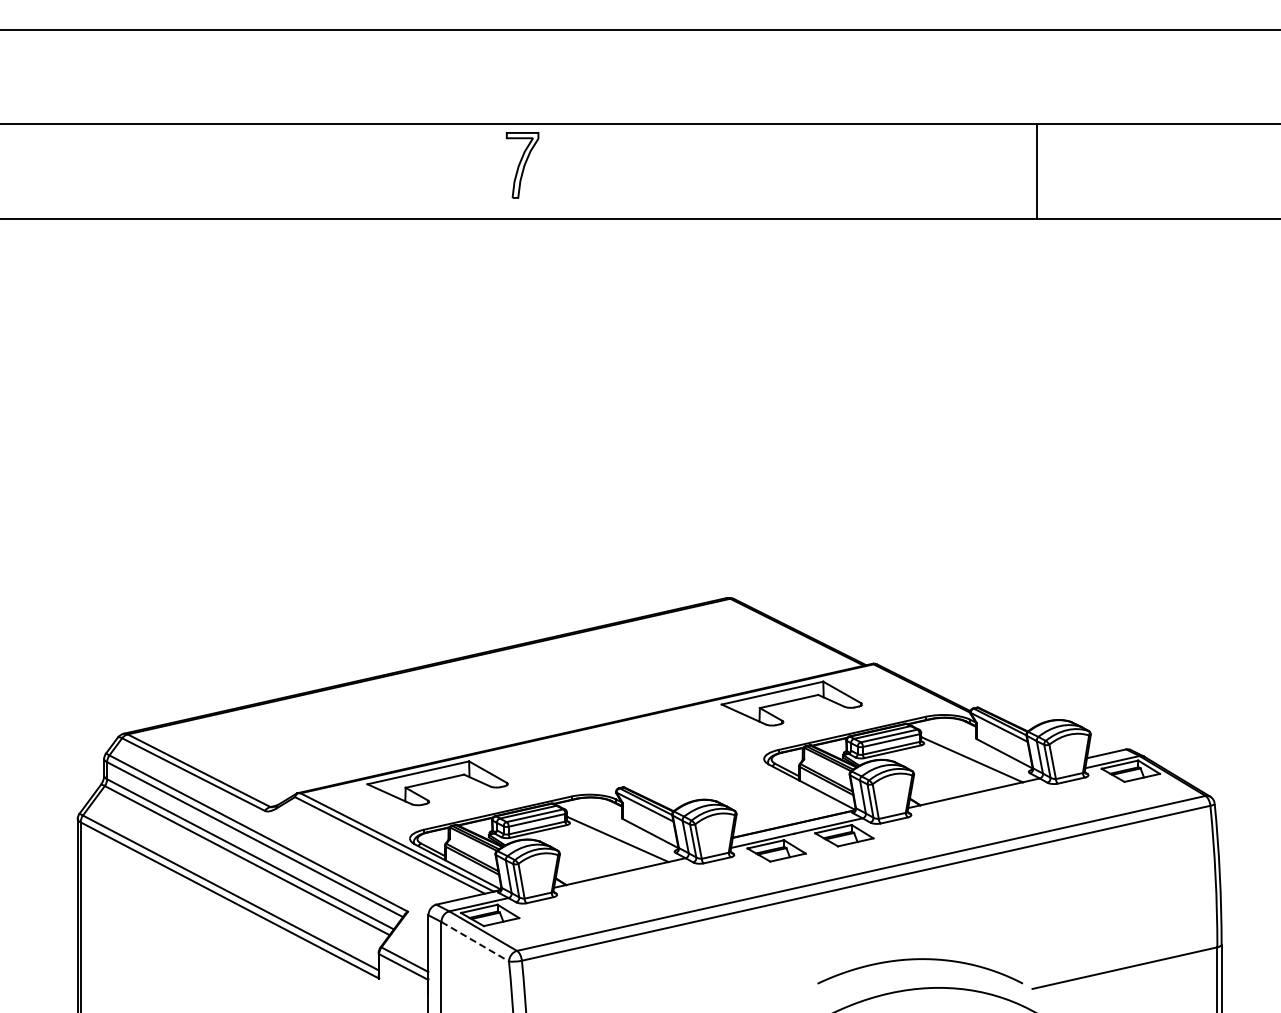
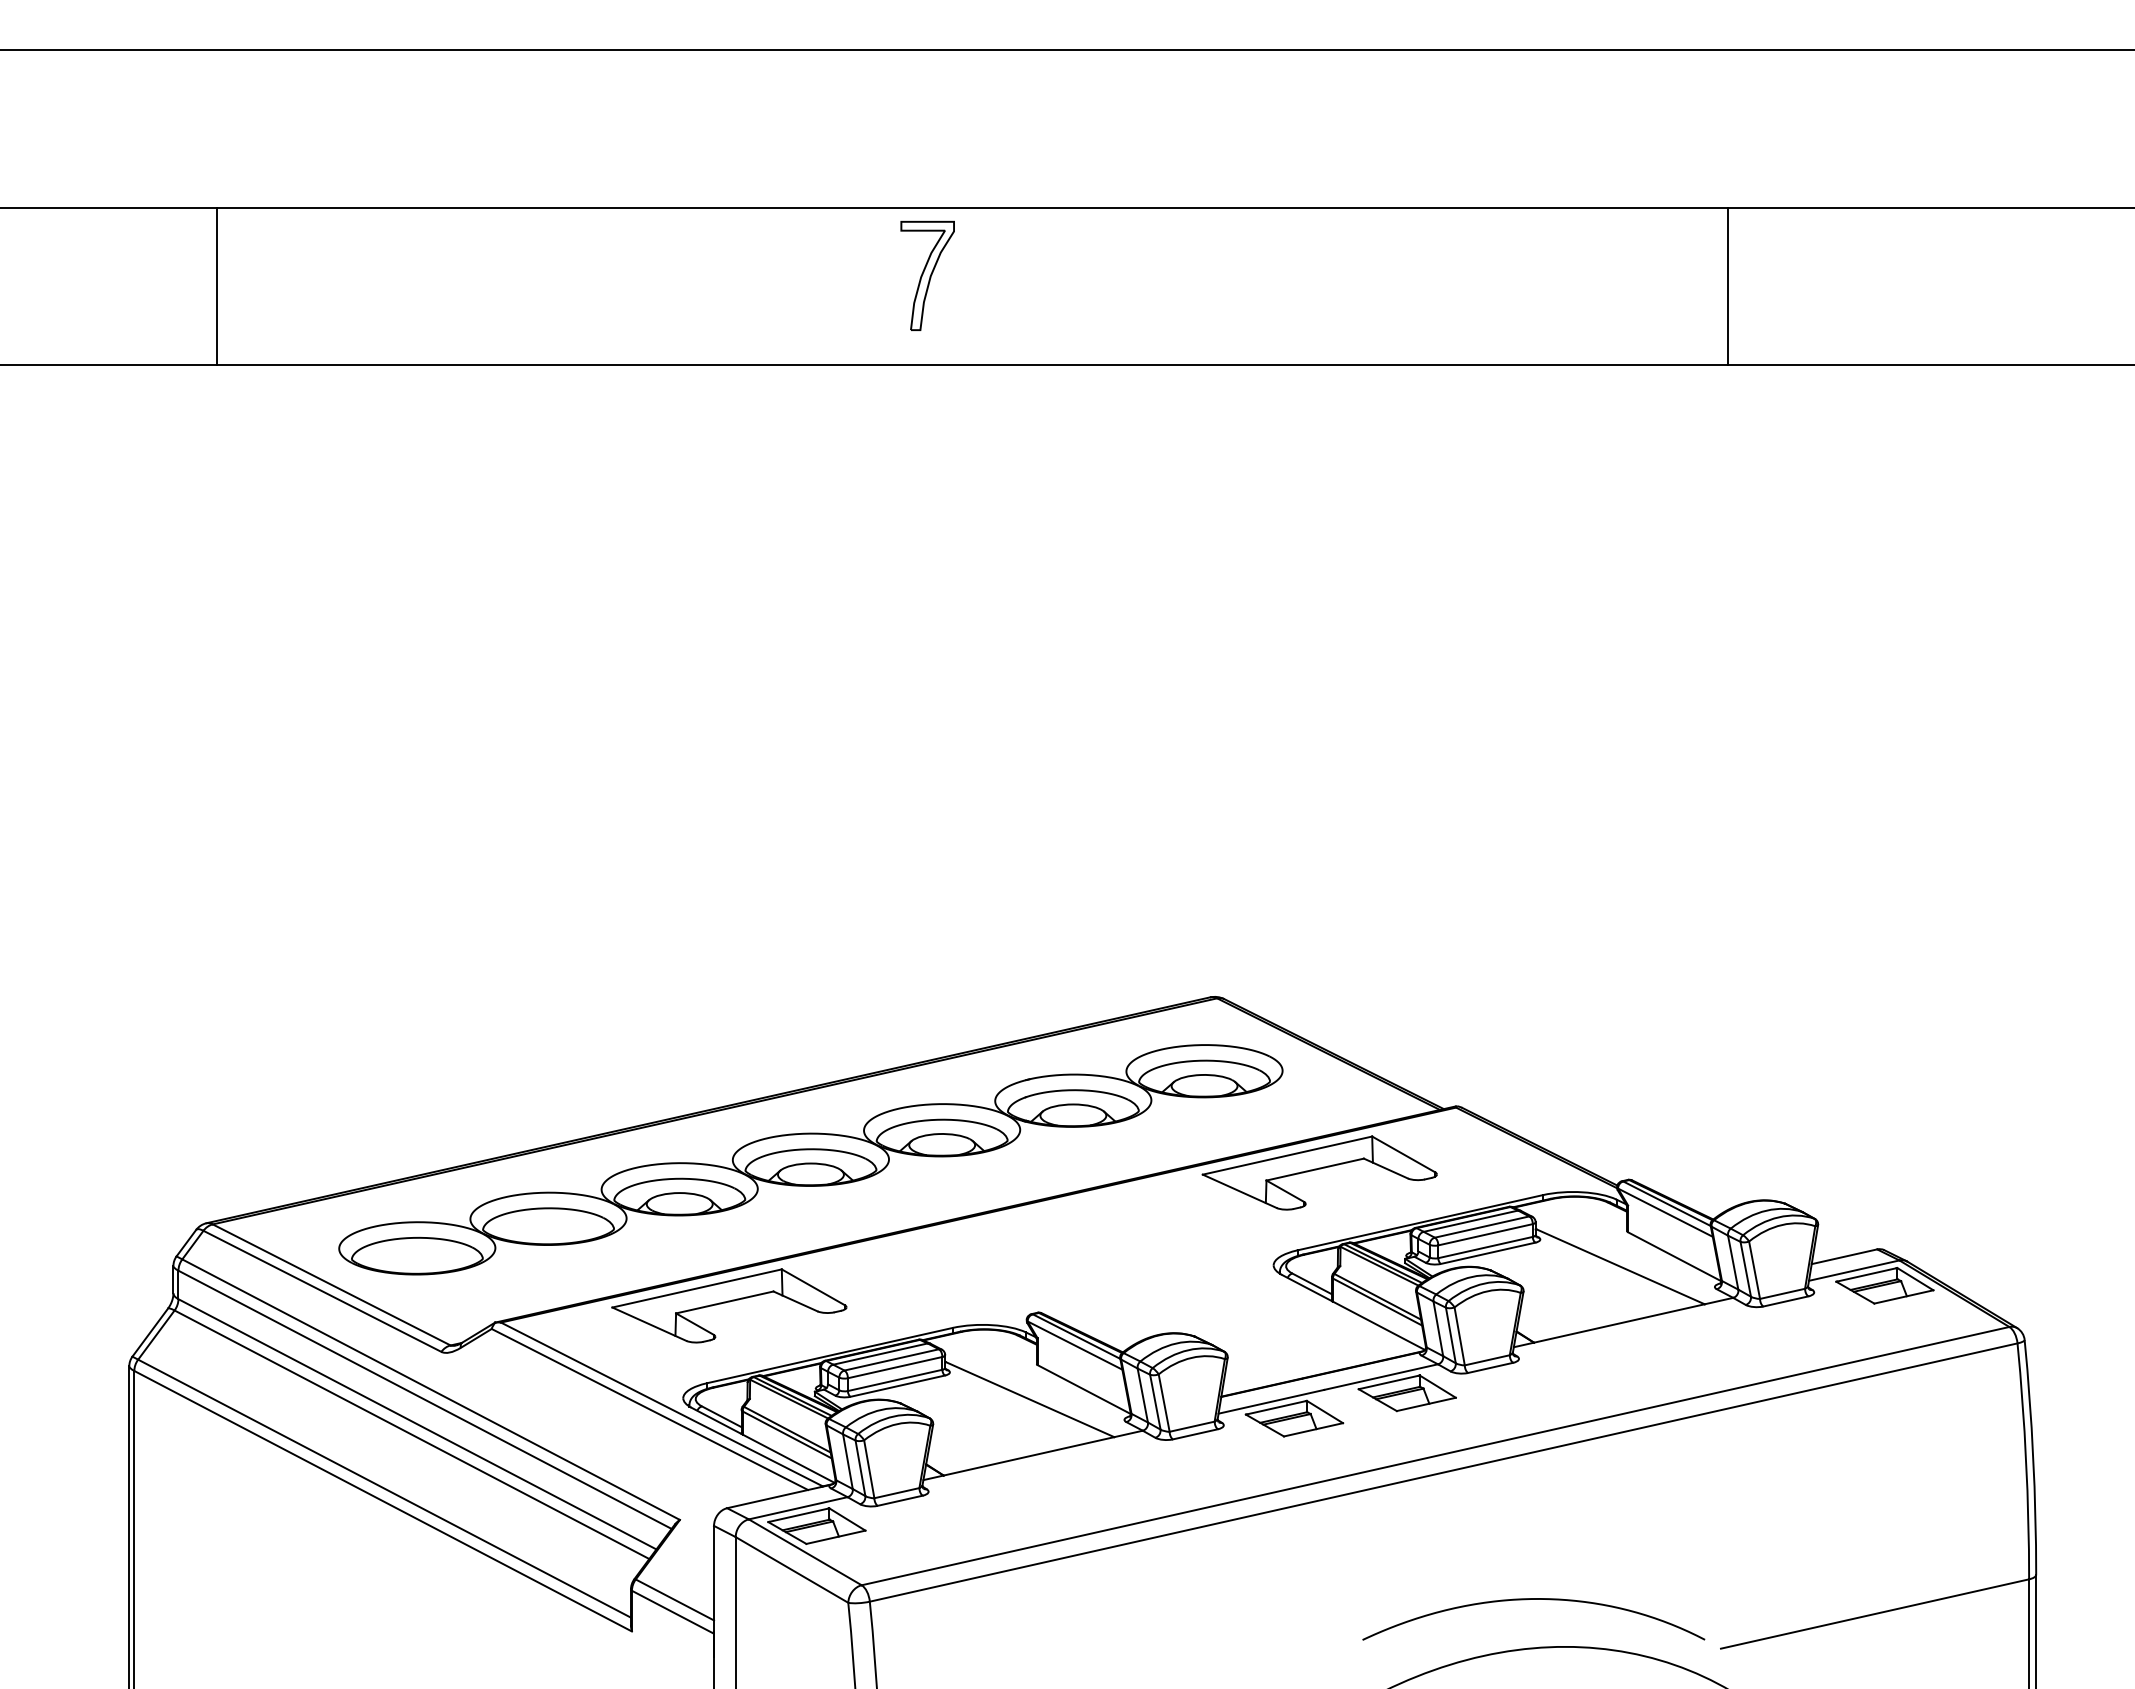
part: (522, 165) -> (927, 276), moved
line: (129, 171) -> (215, 286), added
part: (486, 695) -> (810, 1159), added
line: (475, 941) -> (792, 1569), dashed -> solid

